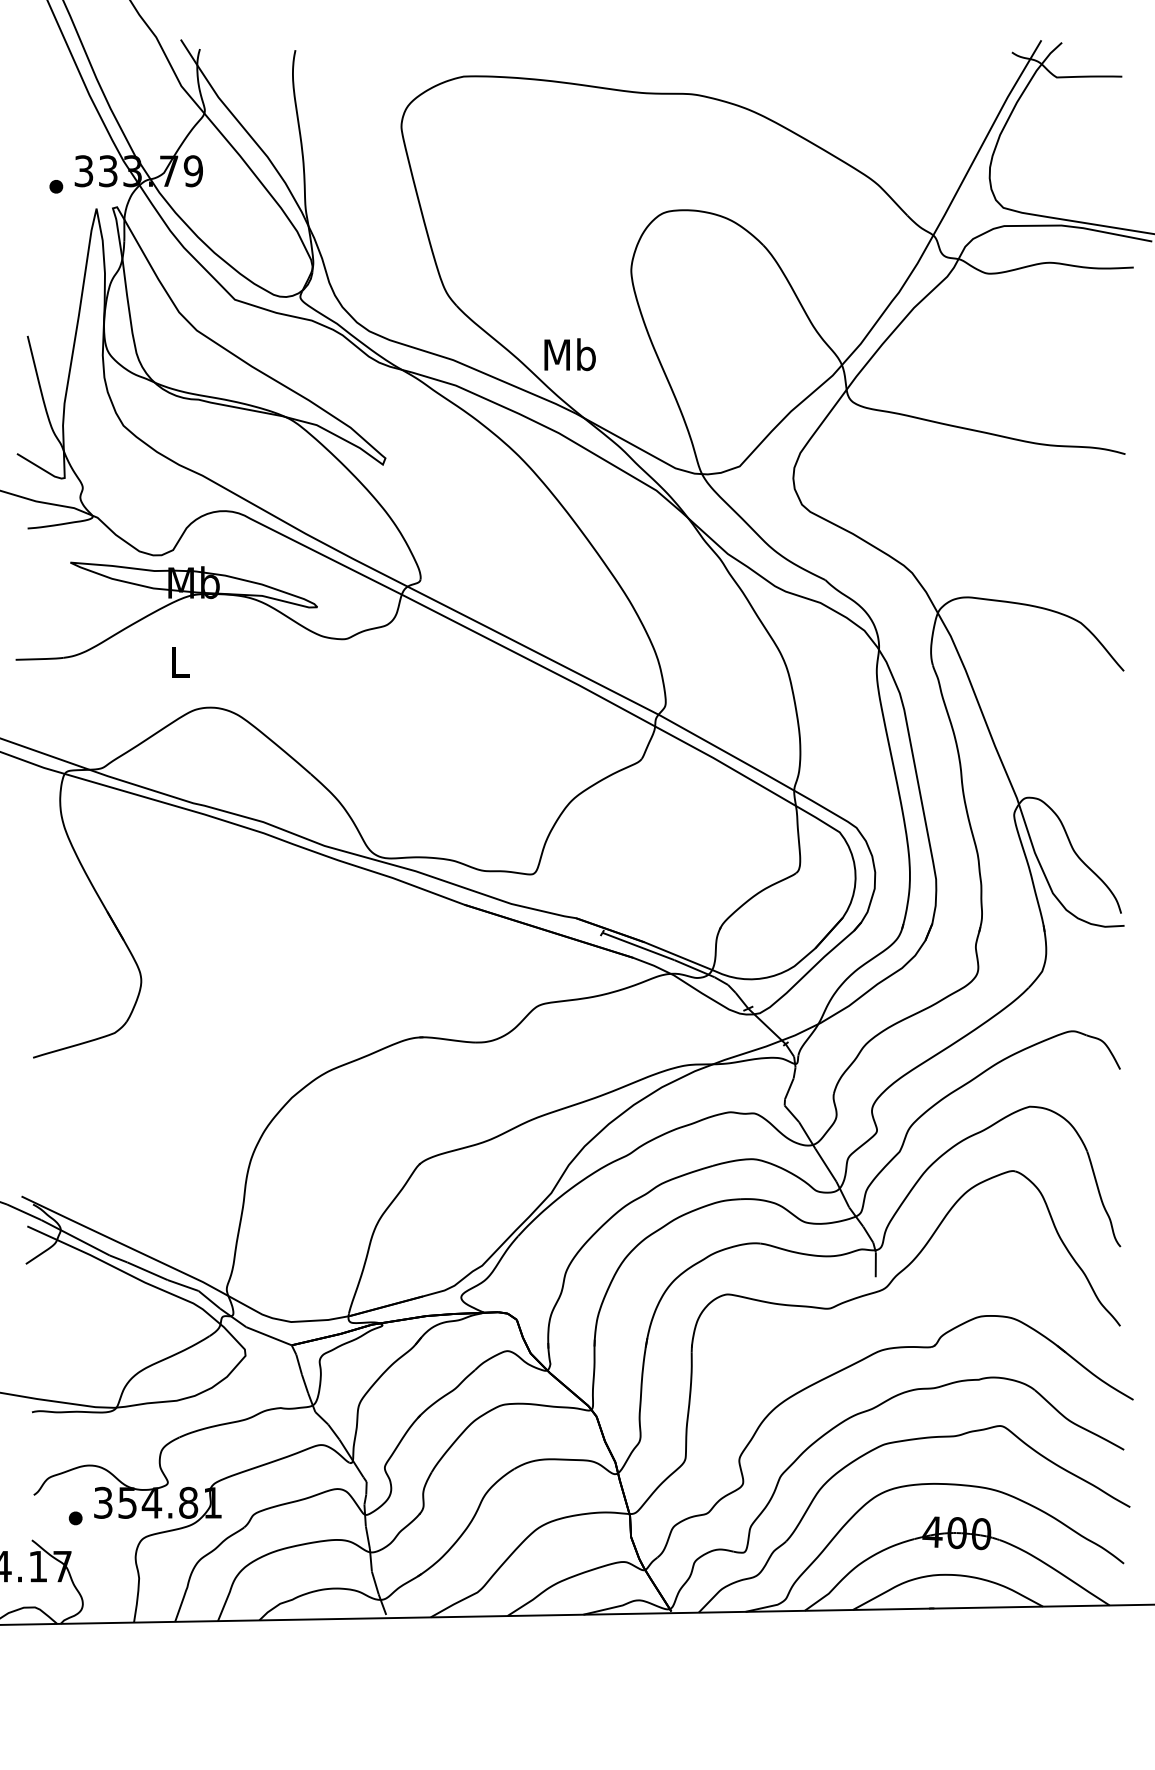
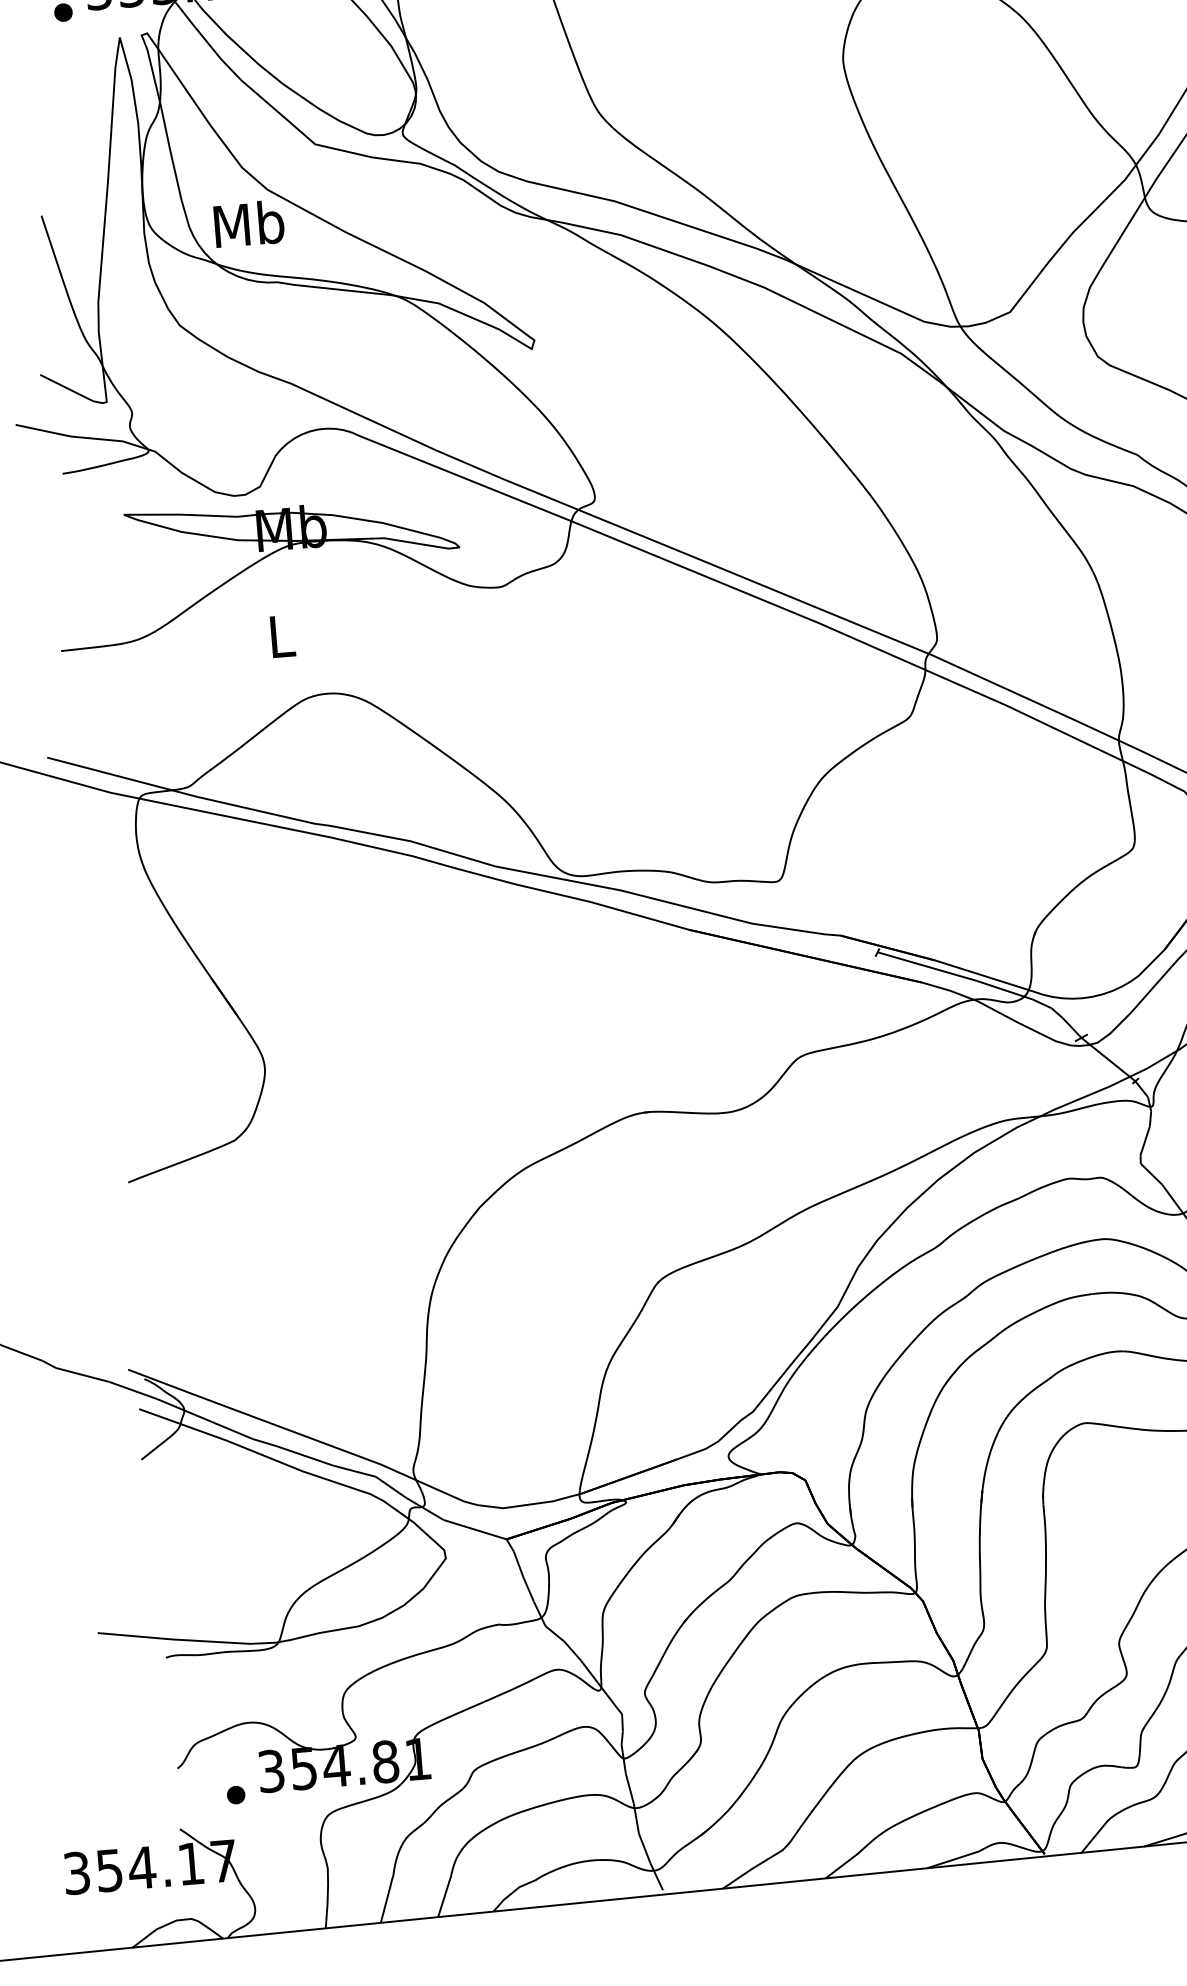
text: (569, 354) -> (248, 223), moved

